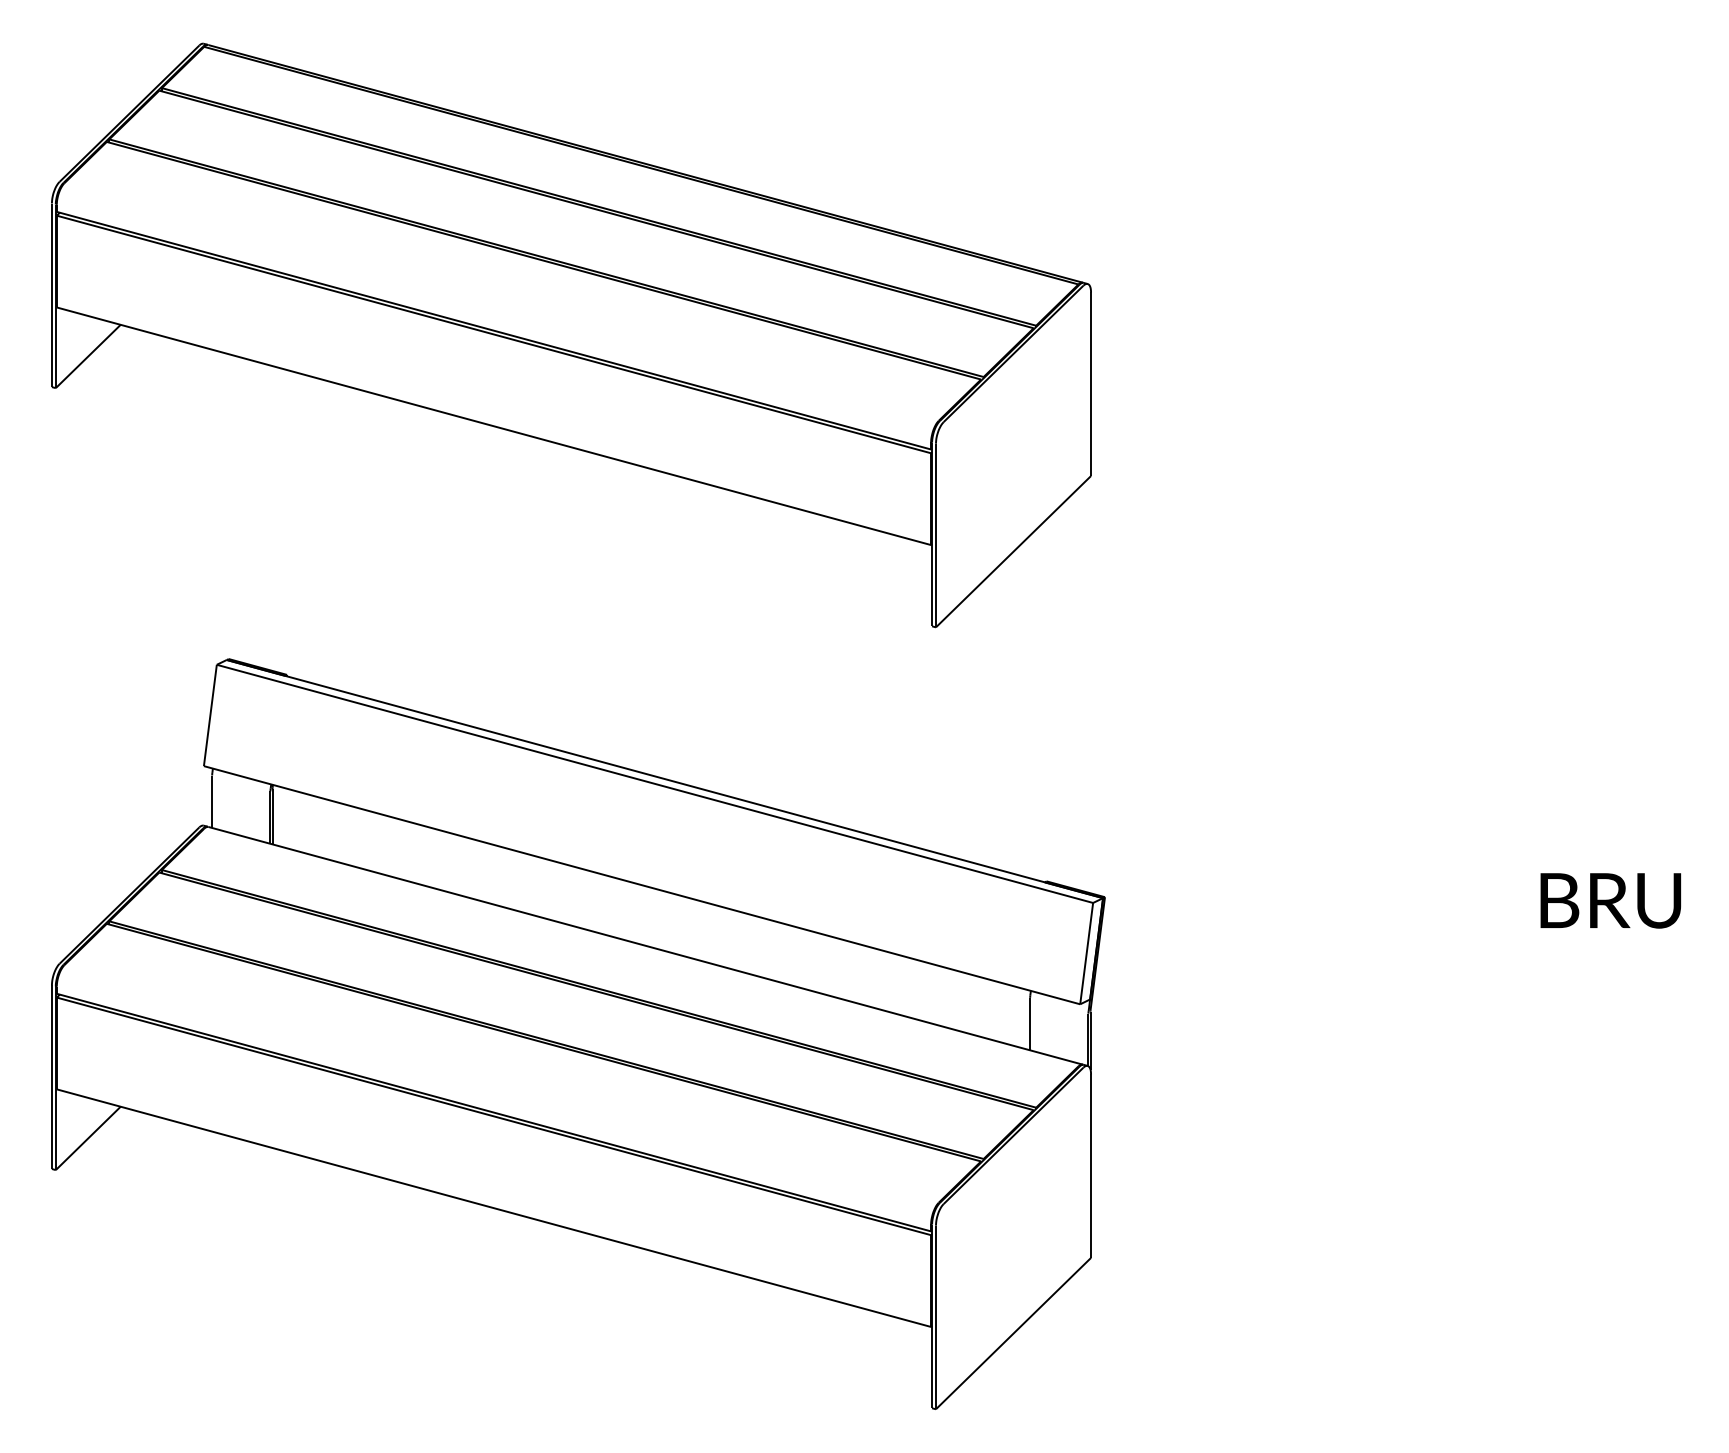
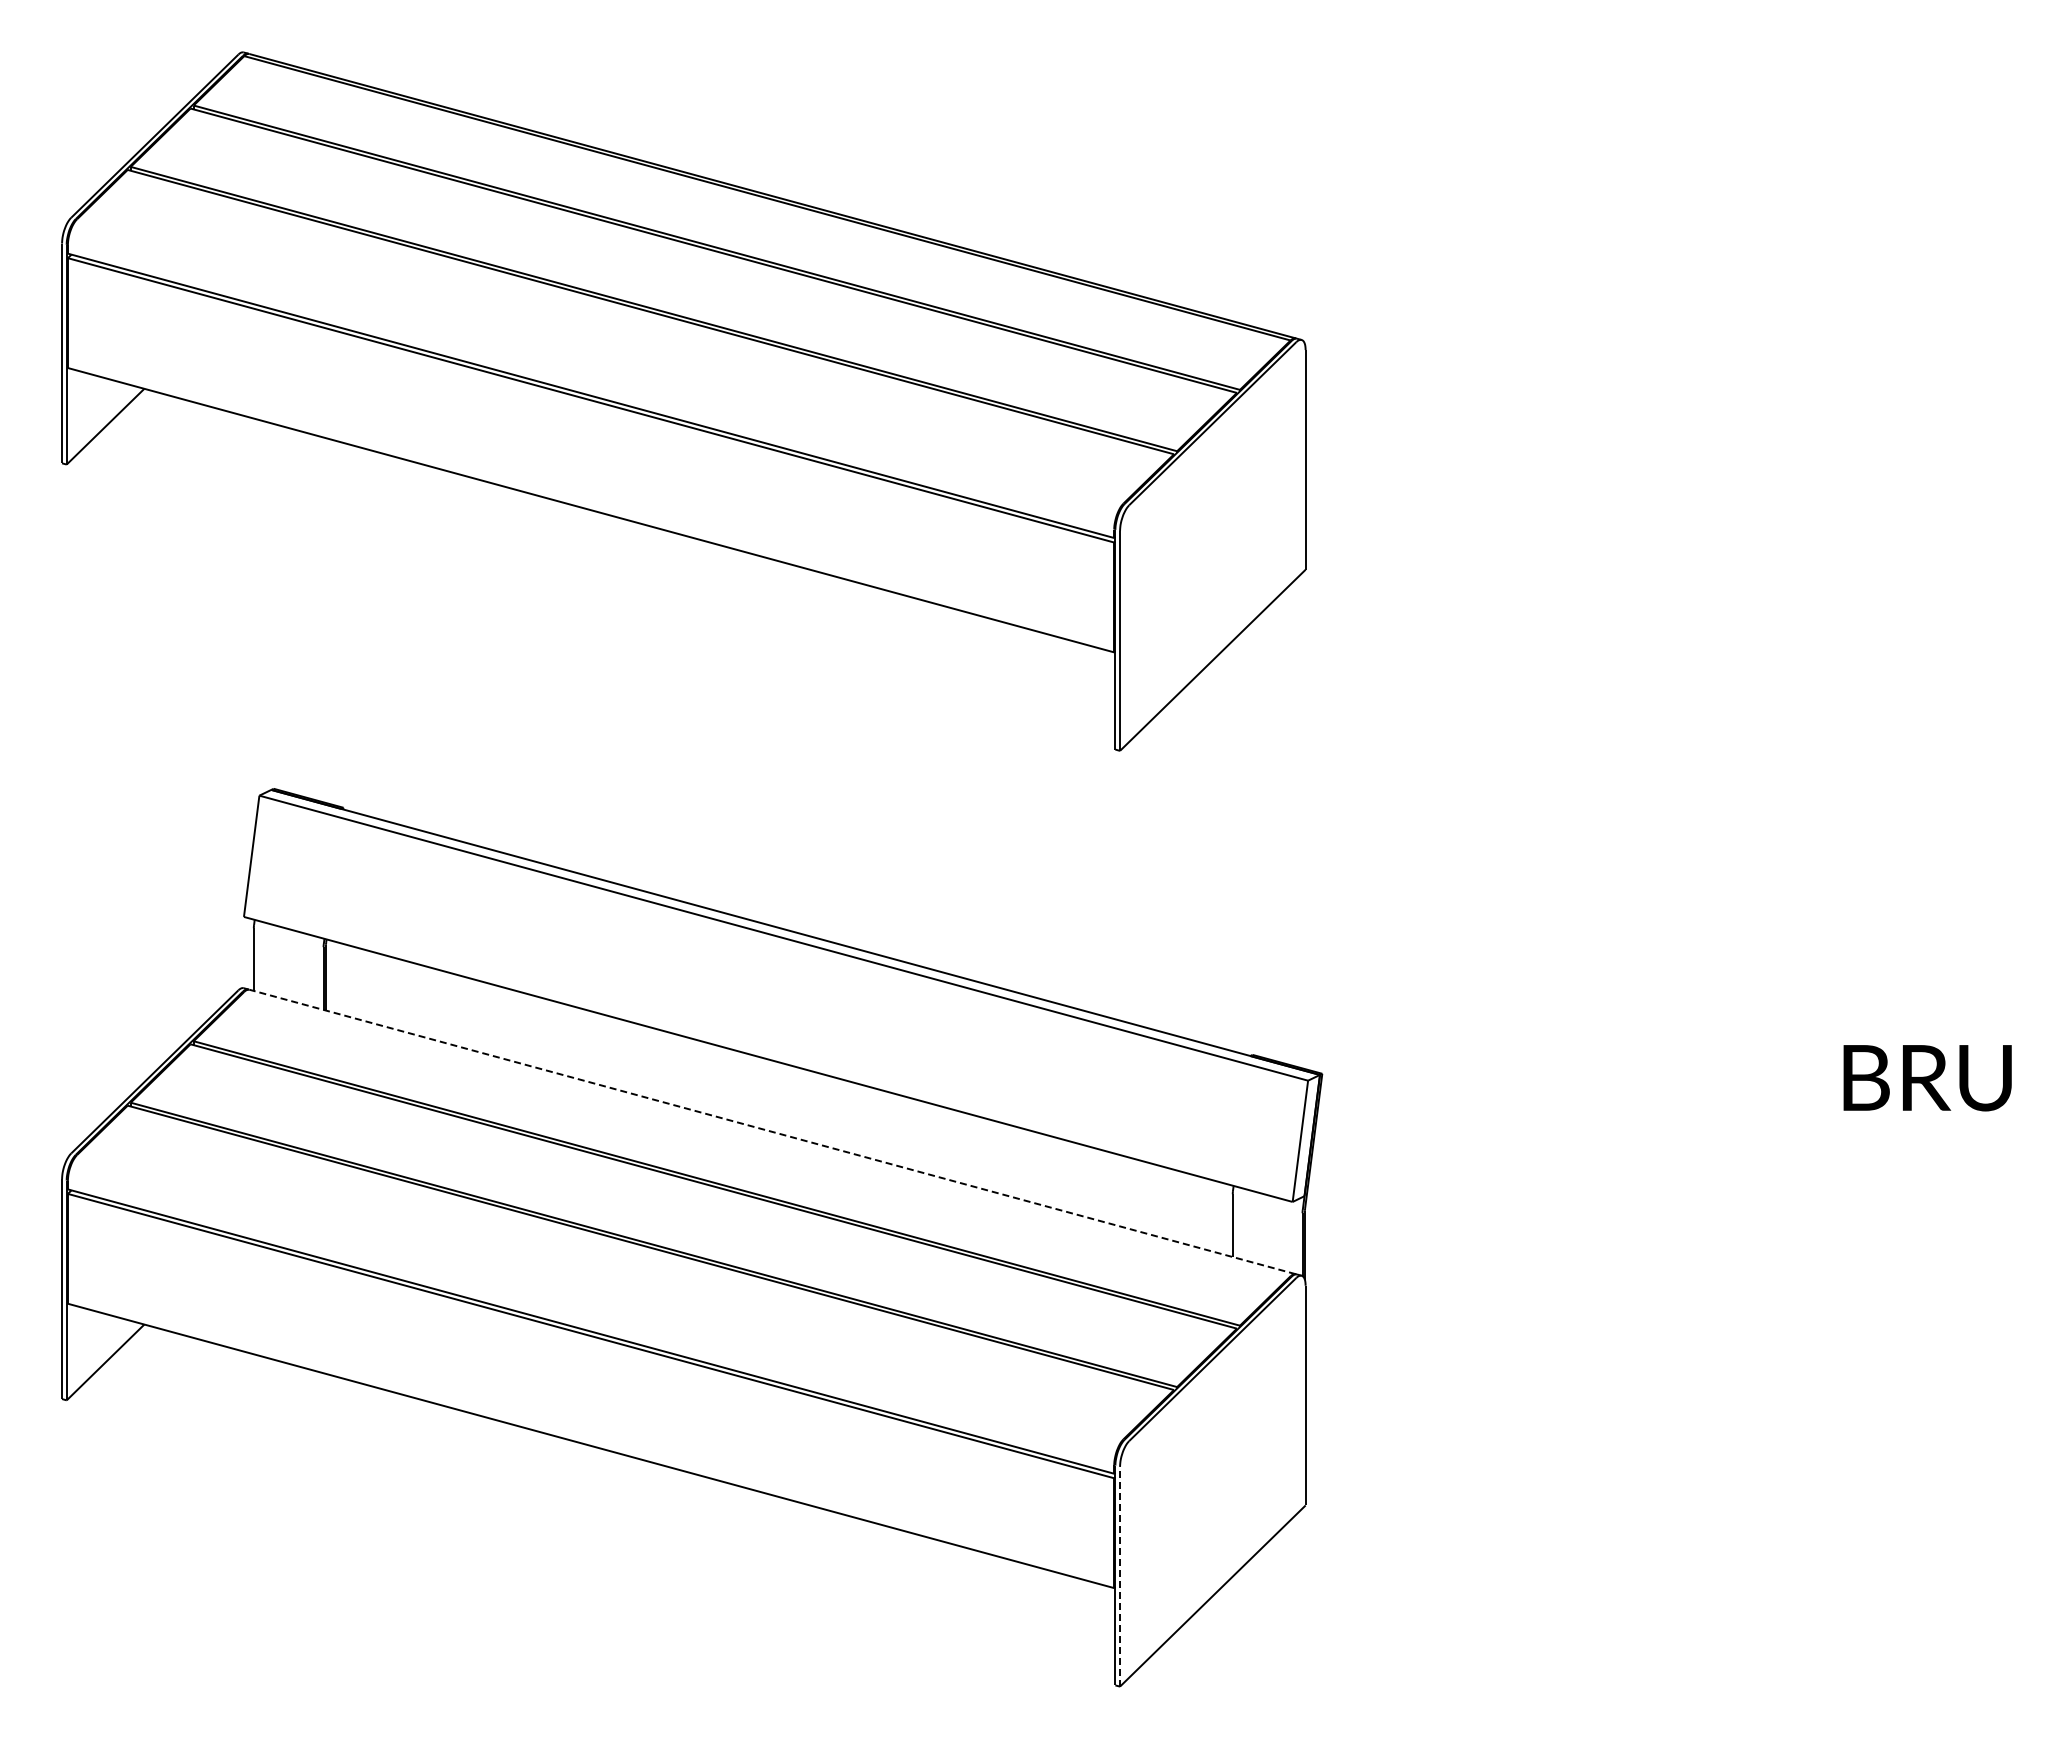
line: (645, 945) -> (772, 1131), solid -> dashed
line: (936, 1317) -> (1120, 1576), solid -> dashed

